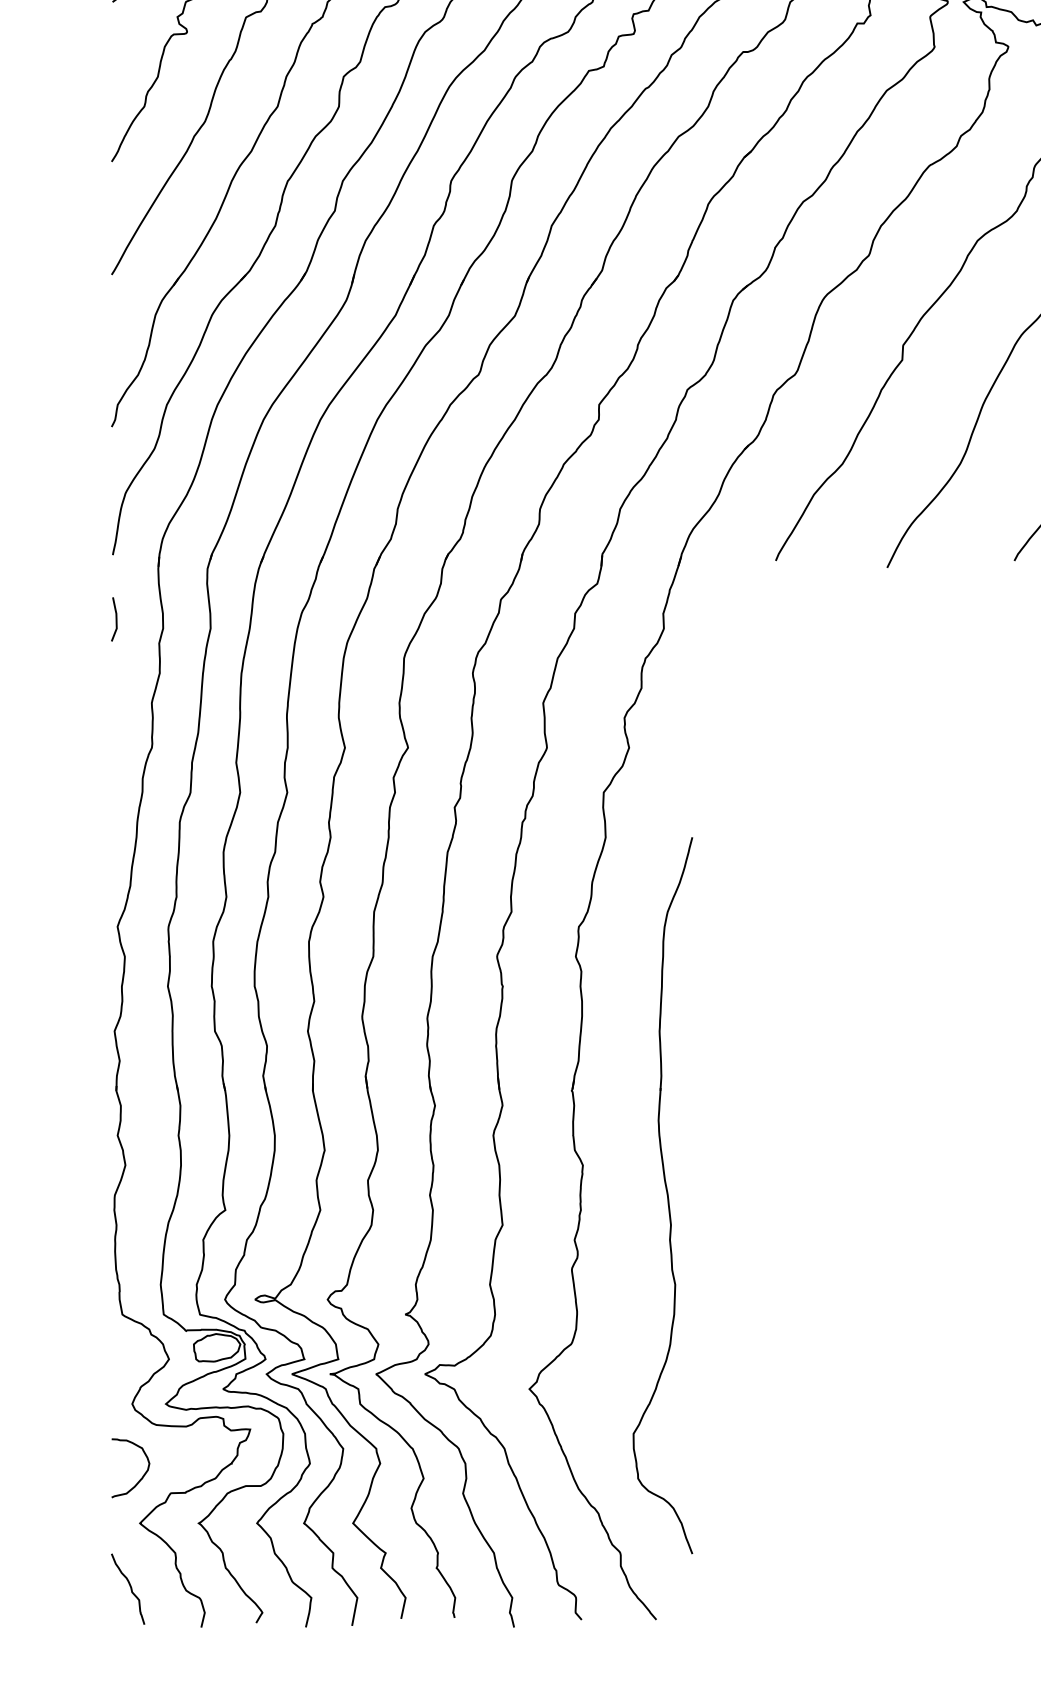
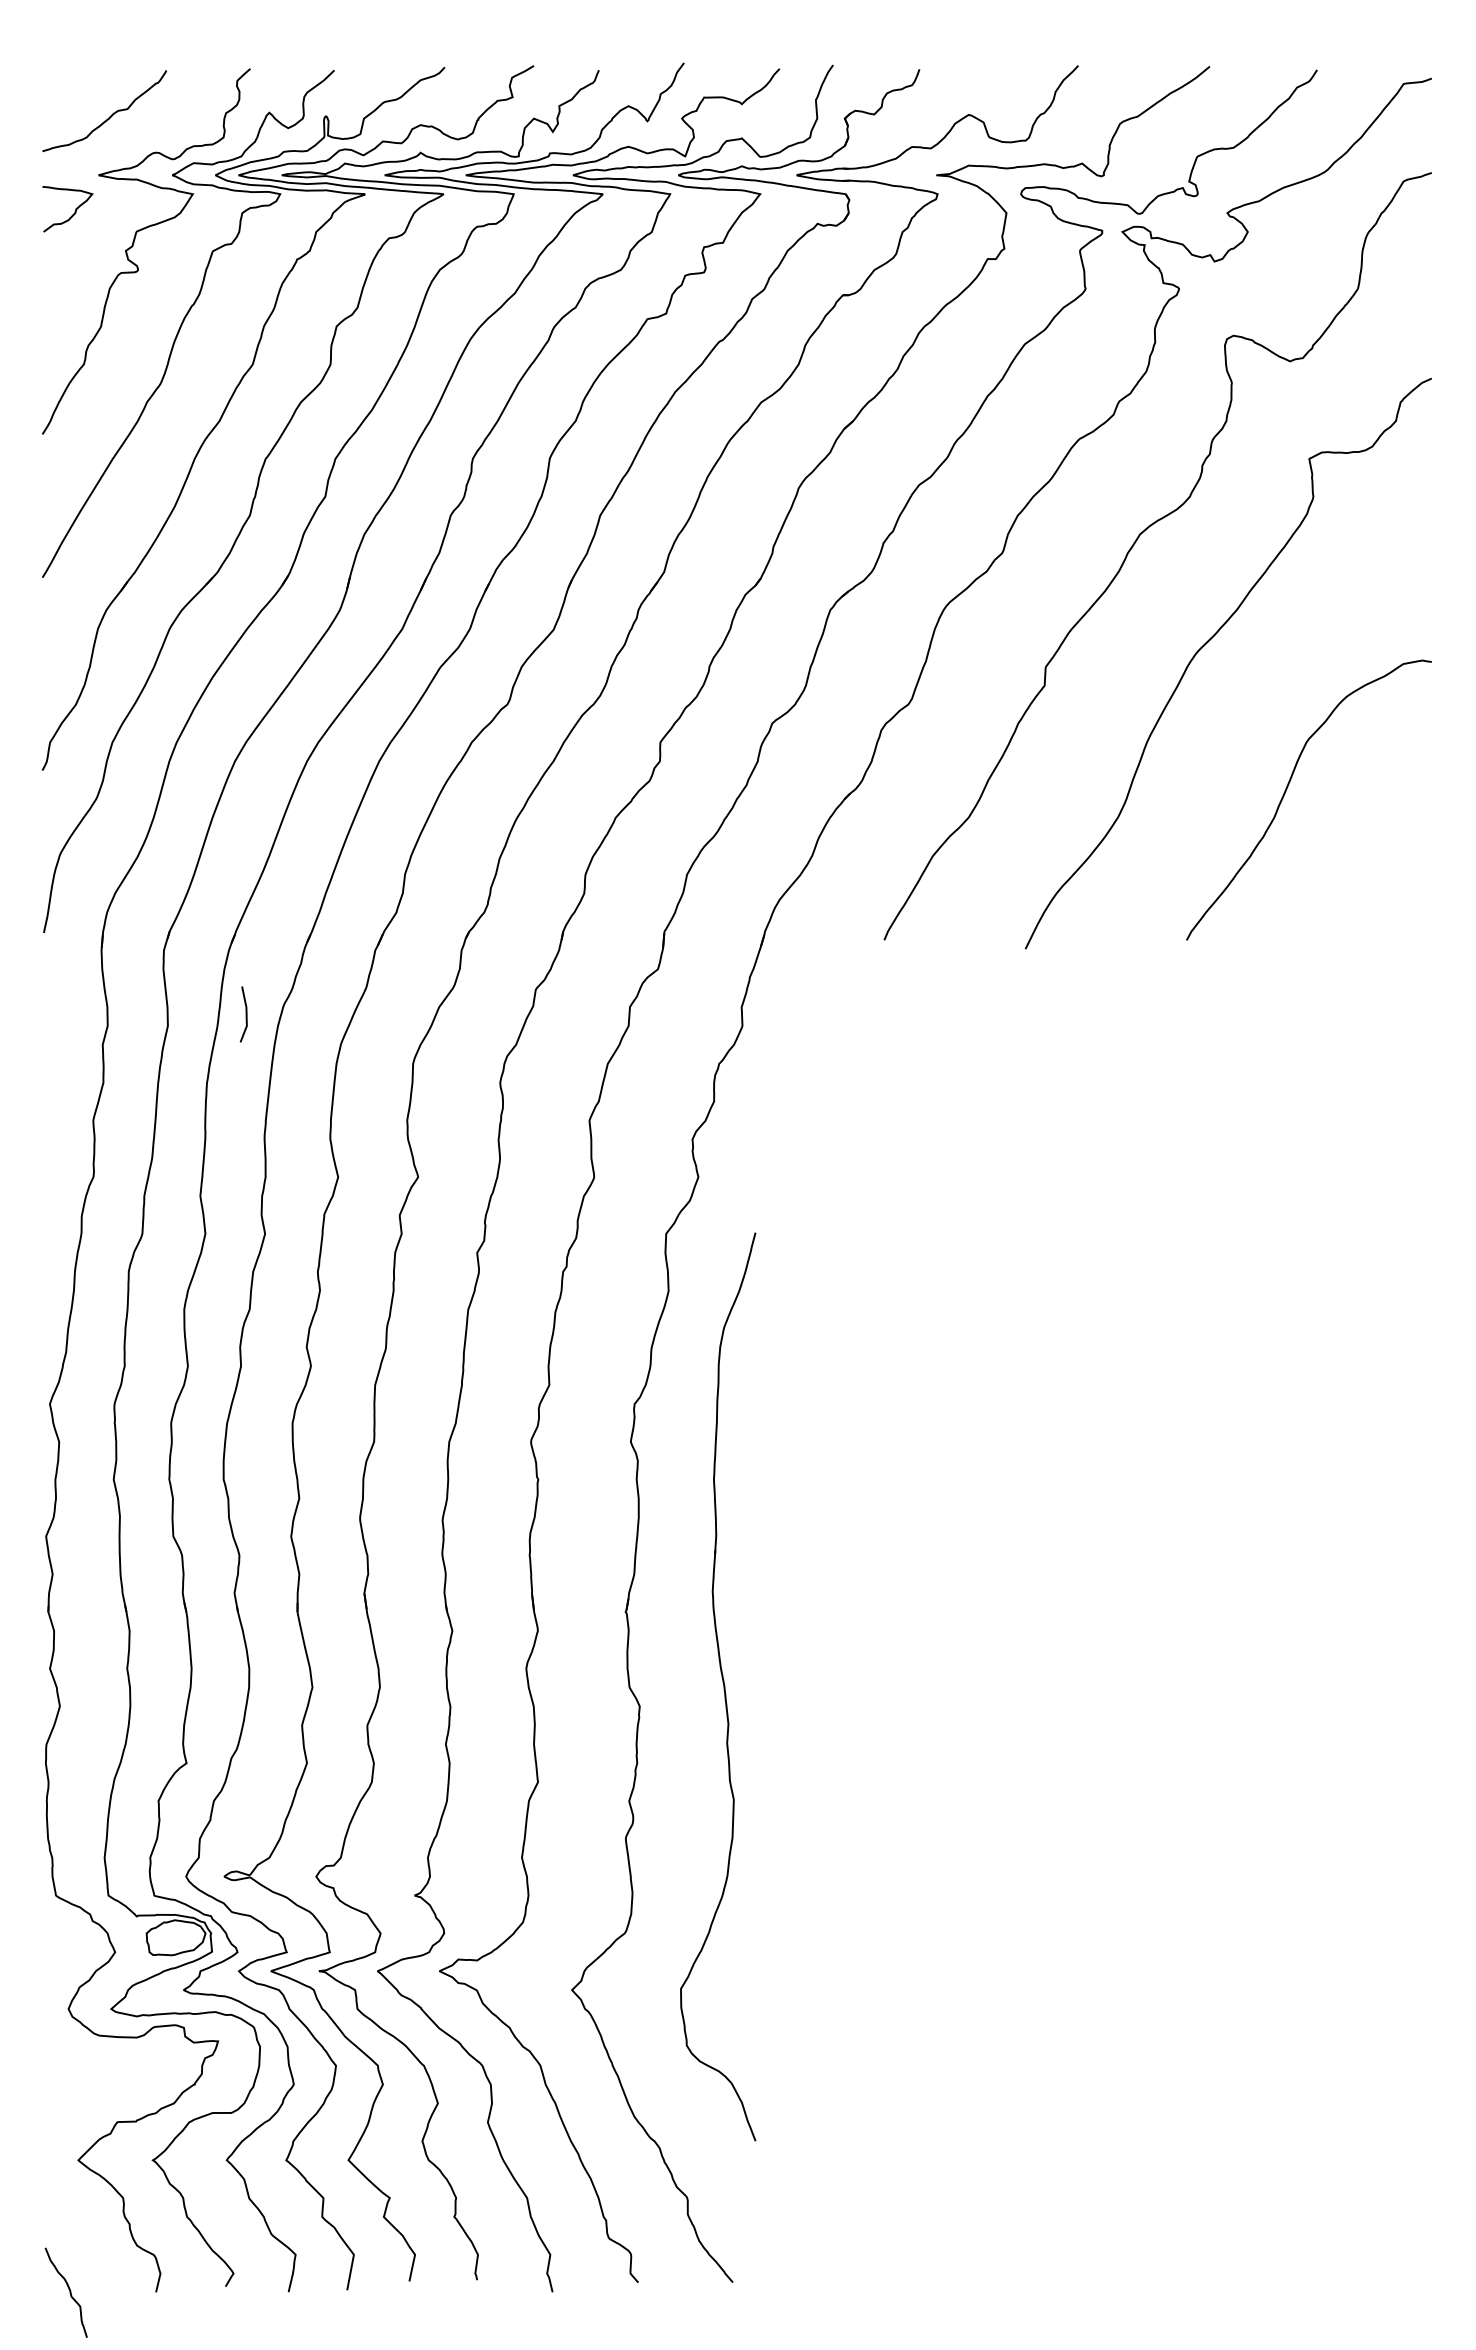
curve: (115, 619) -> (245, 1014), moved
part: (663, 1195) -> (718, 1686), moved
curve: (142, 1476) -> (81, 2100), removed
curve: (130, 1589) -> (69, 2292), moved

